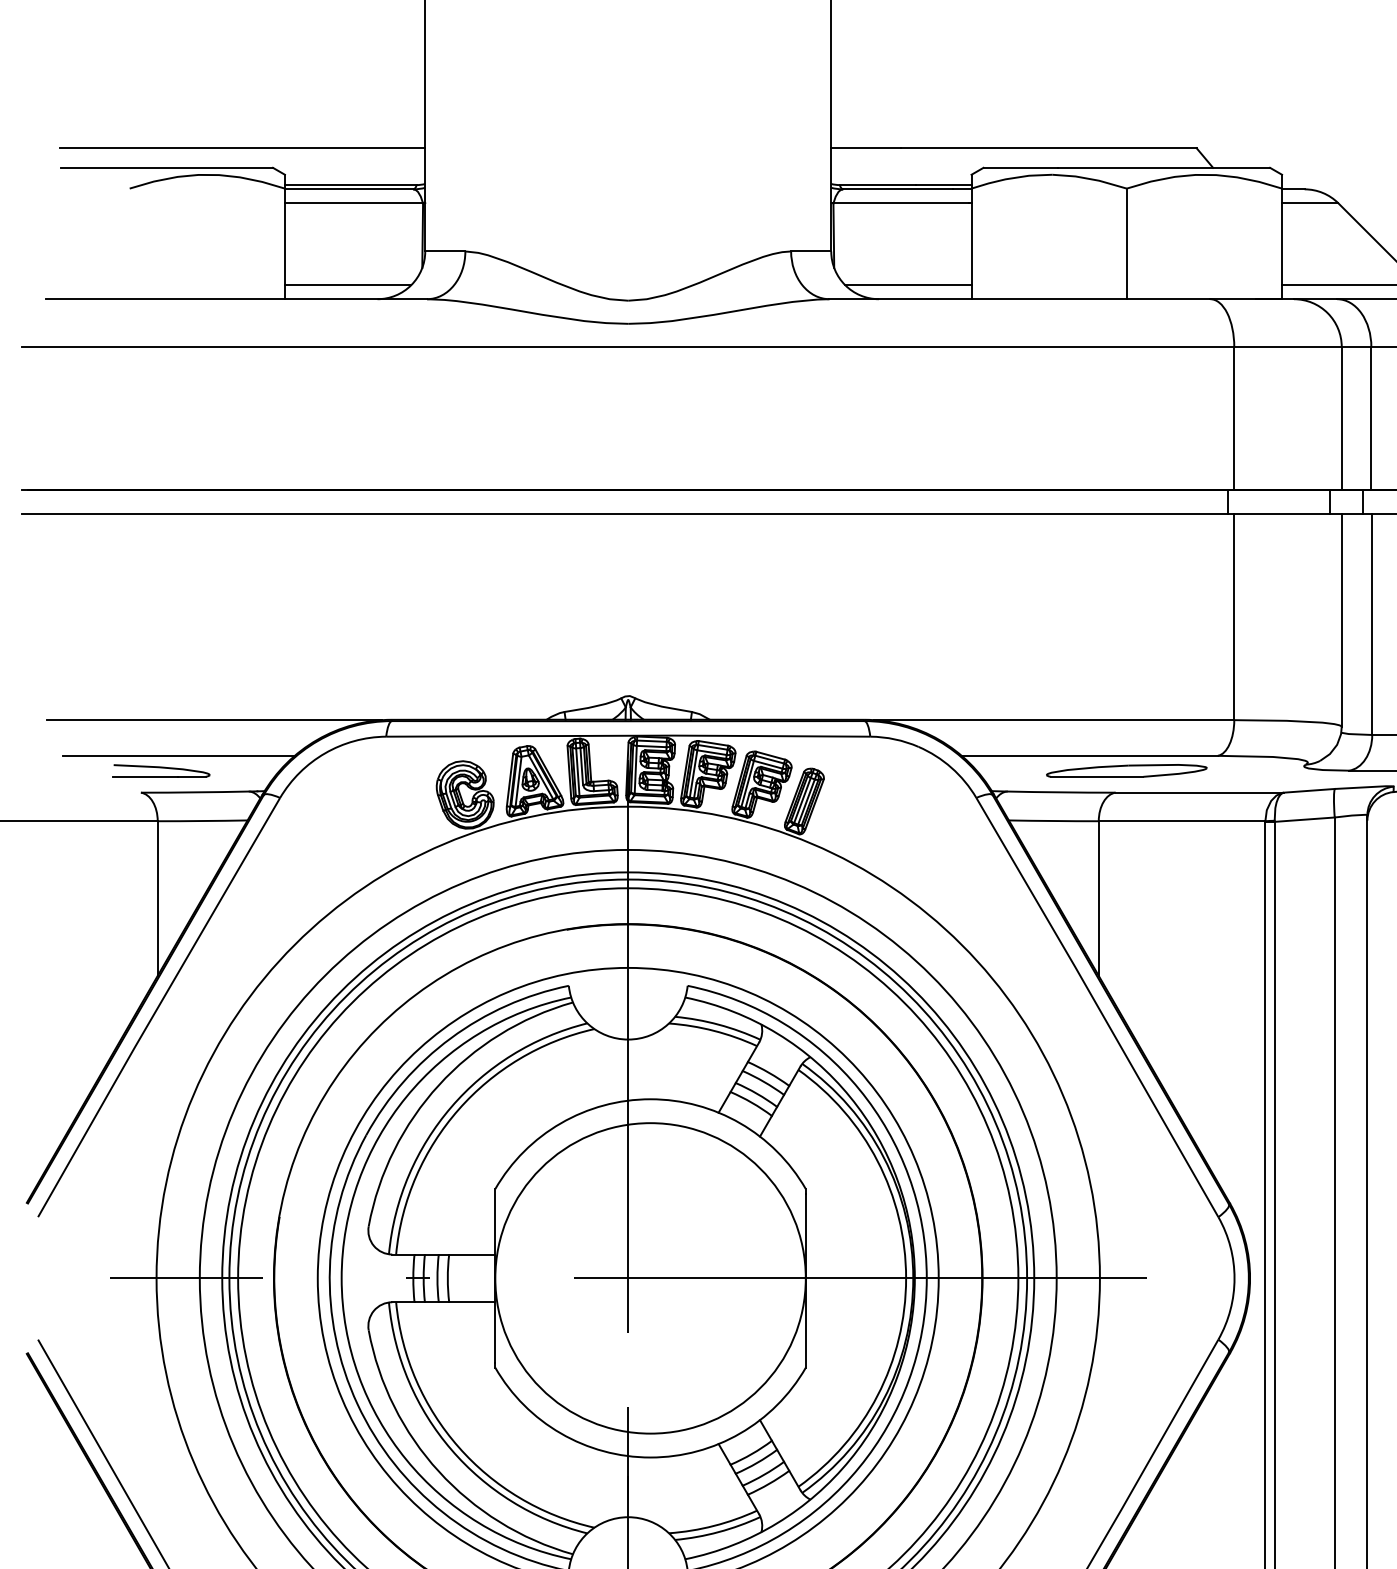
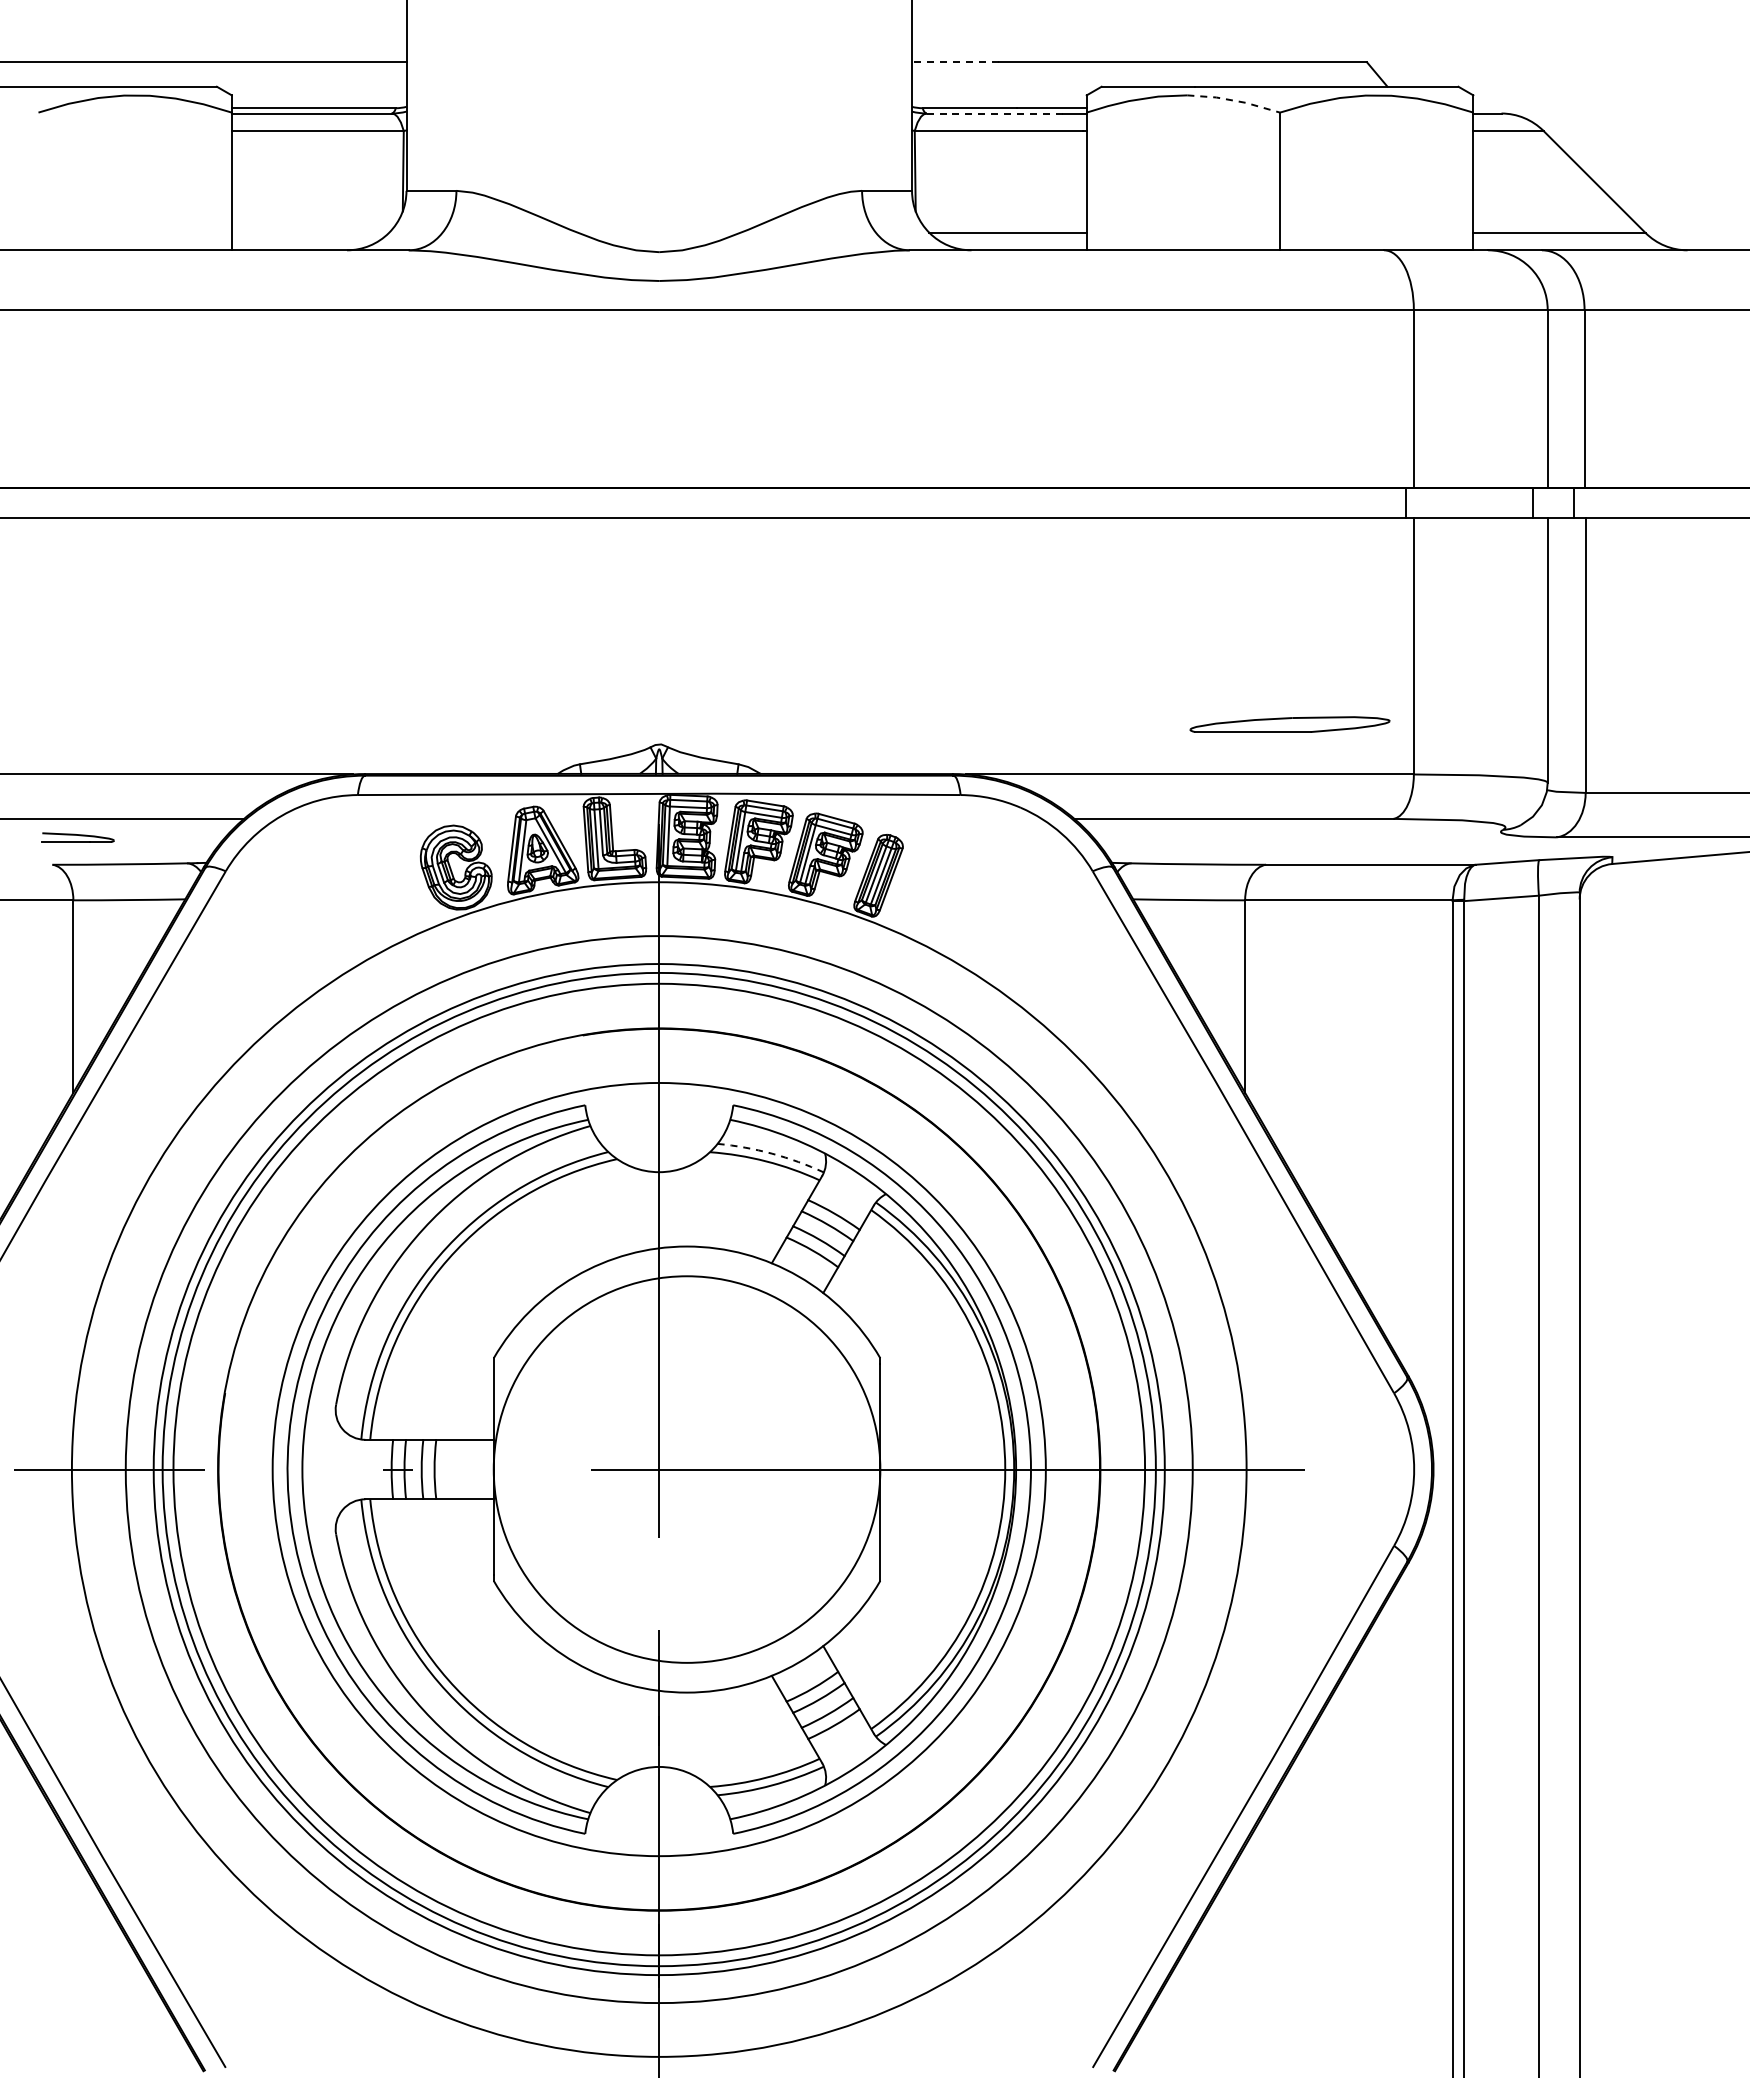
line: (865, 148) -> (954, 62), solid -> dashed
line: (1089, 178) -> (1233, 100), solid -> dashed
line: (897, 189) -> (994, 113), solid -> dashed
line: (348, 284) -> (310, 232), removed
part: (161, 770) -> (77, 837), size x0.6
part: (1126, 770) -> (1289, 724), moved
arc: (718, 1024) -> (771, 1153), solid -> dashed

